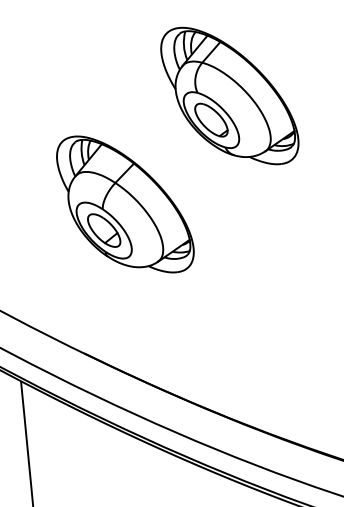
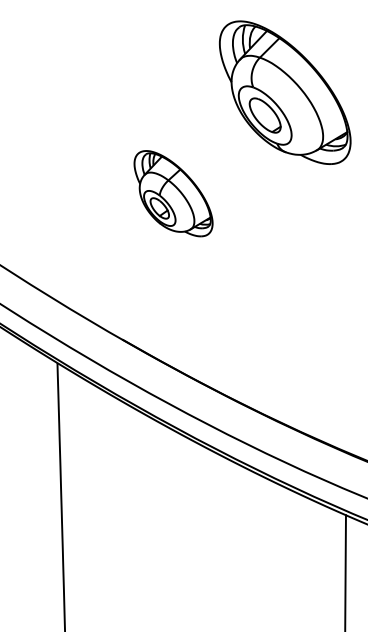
part: (125, 204) -> (173, 193), size x0.6

